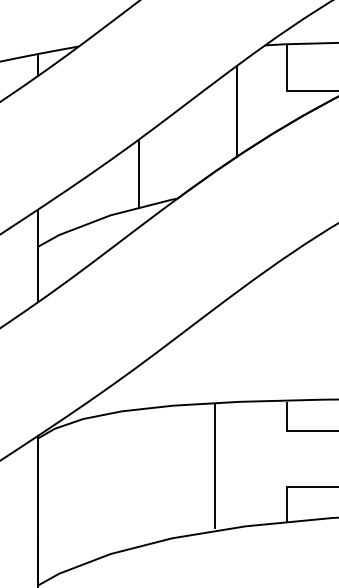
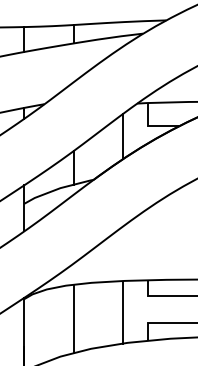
line: (215, 465) -> (123, 312), moved
line: (138, 477) -> (74, 318), added

